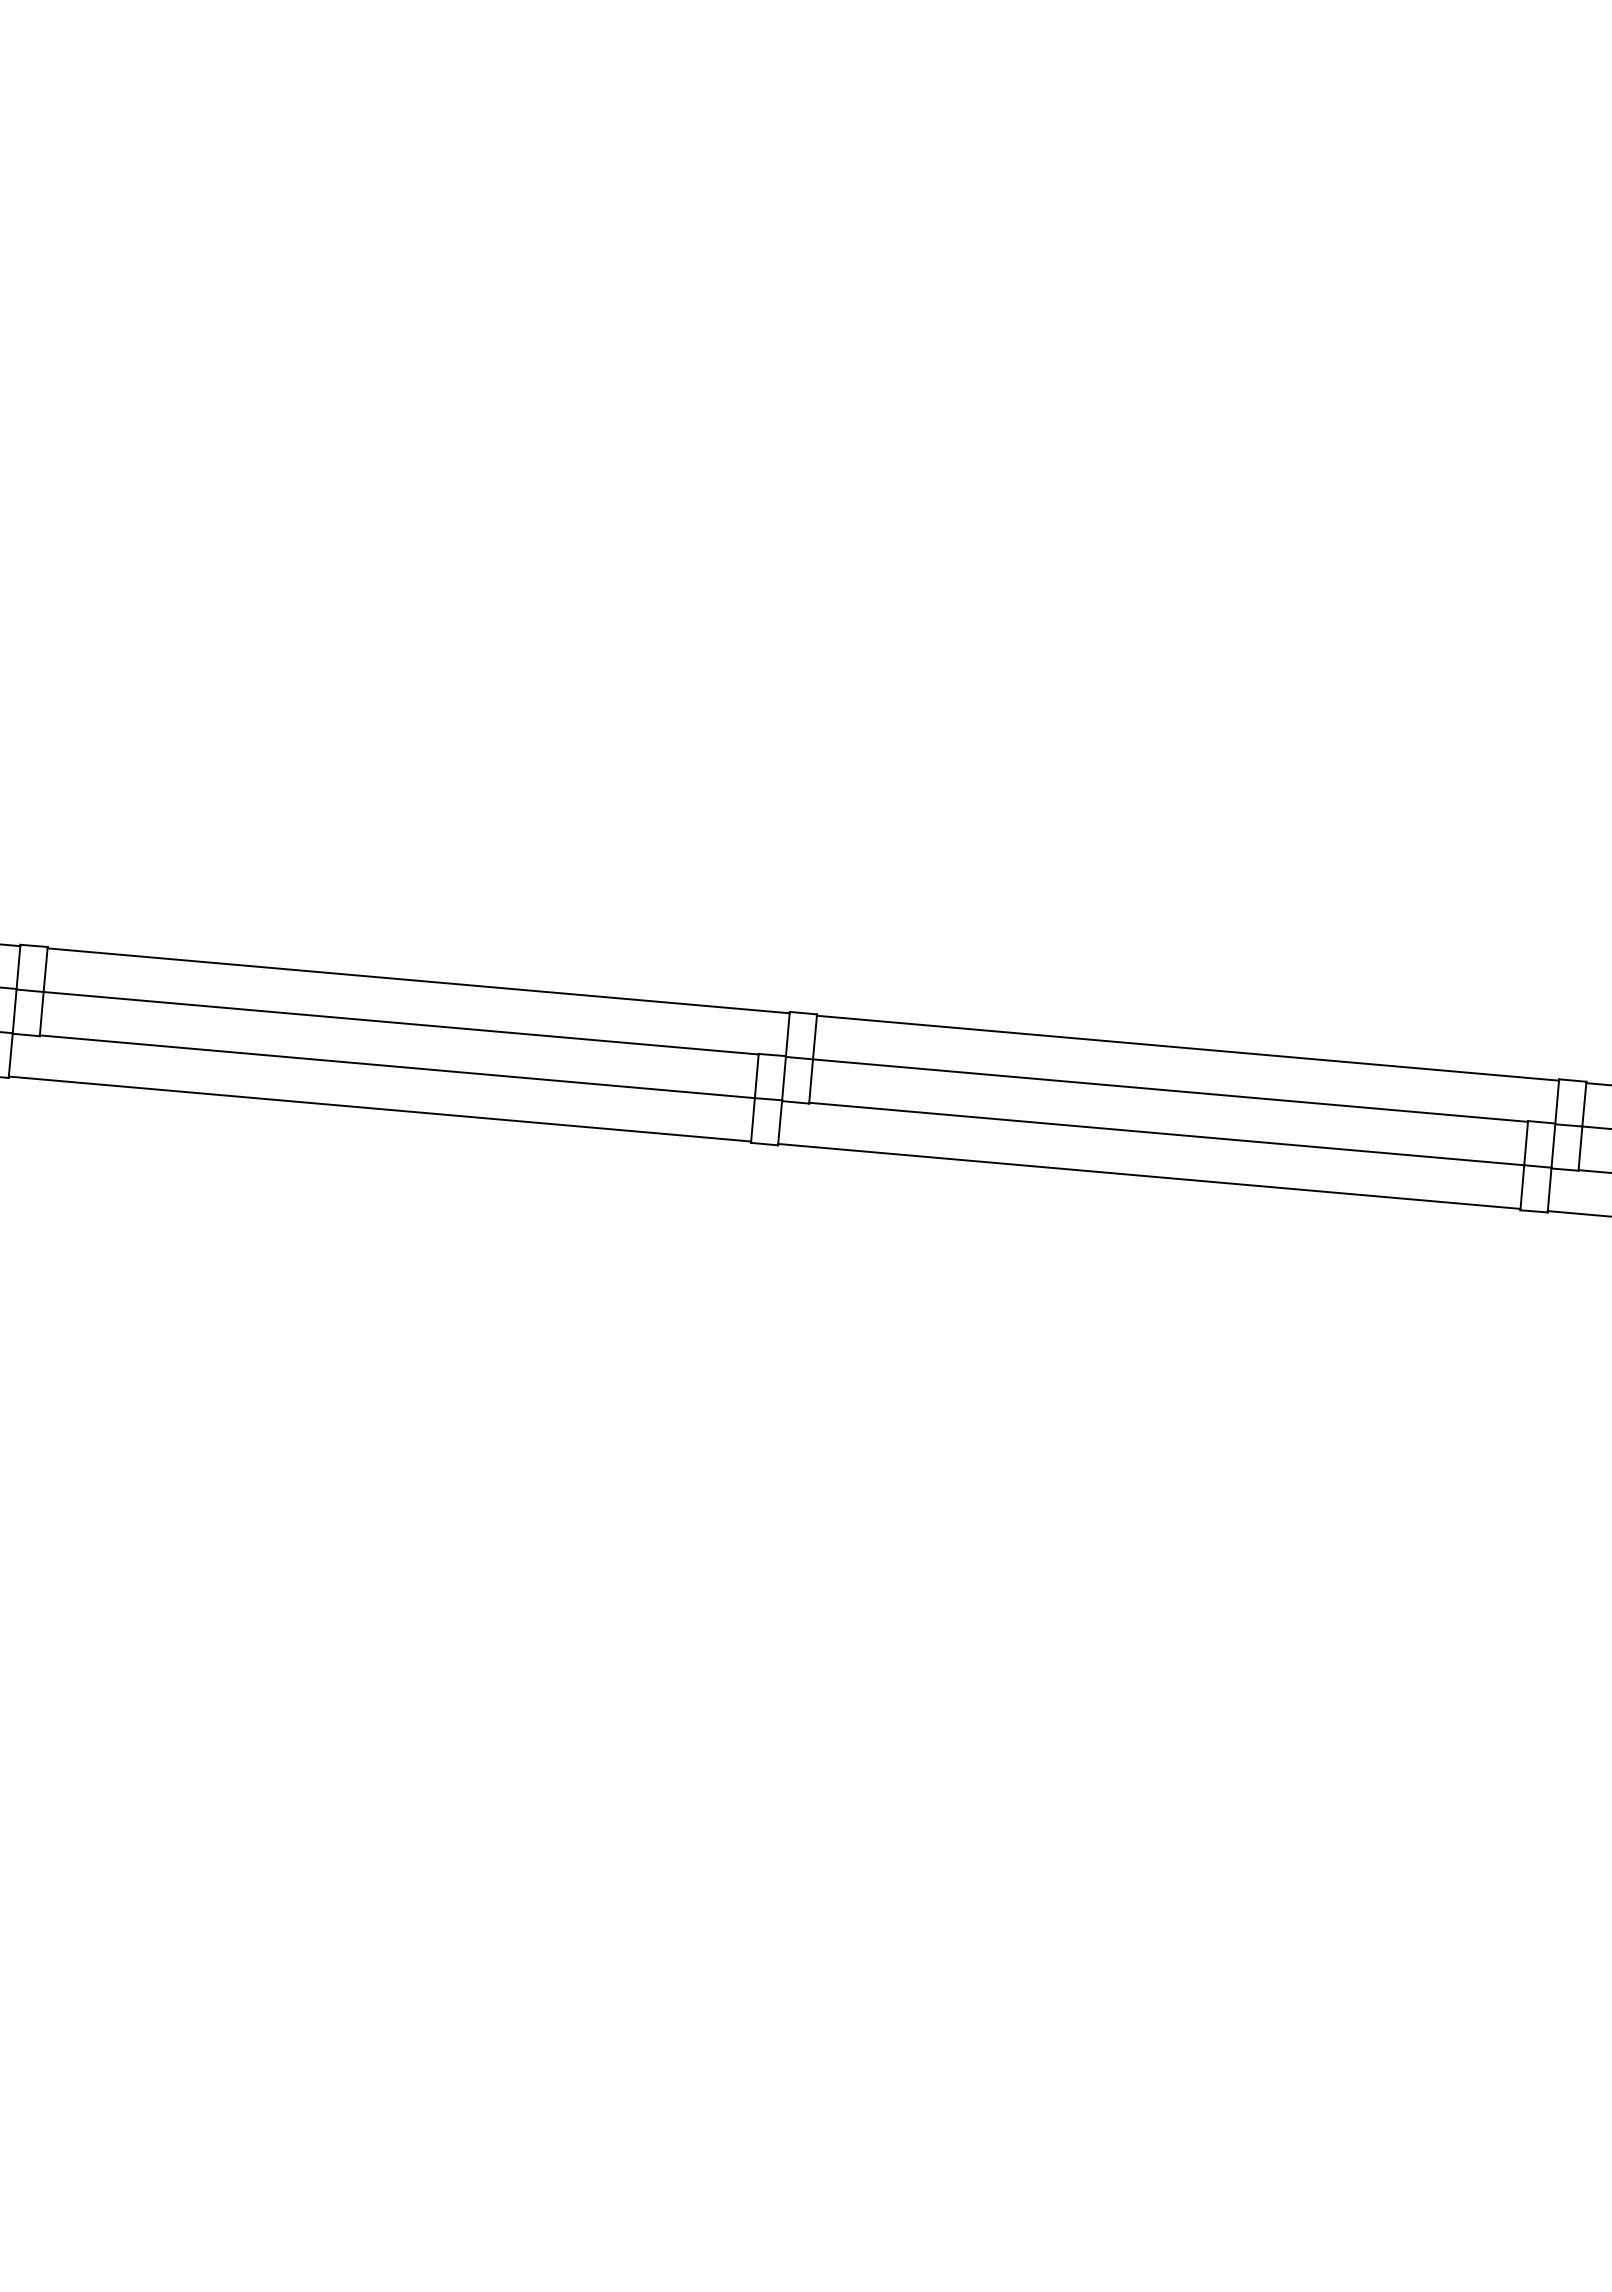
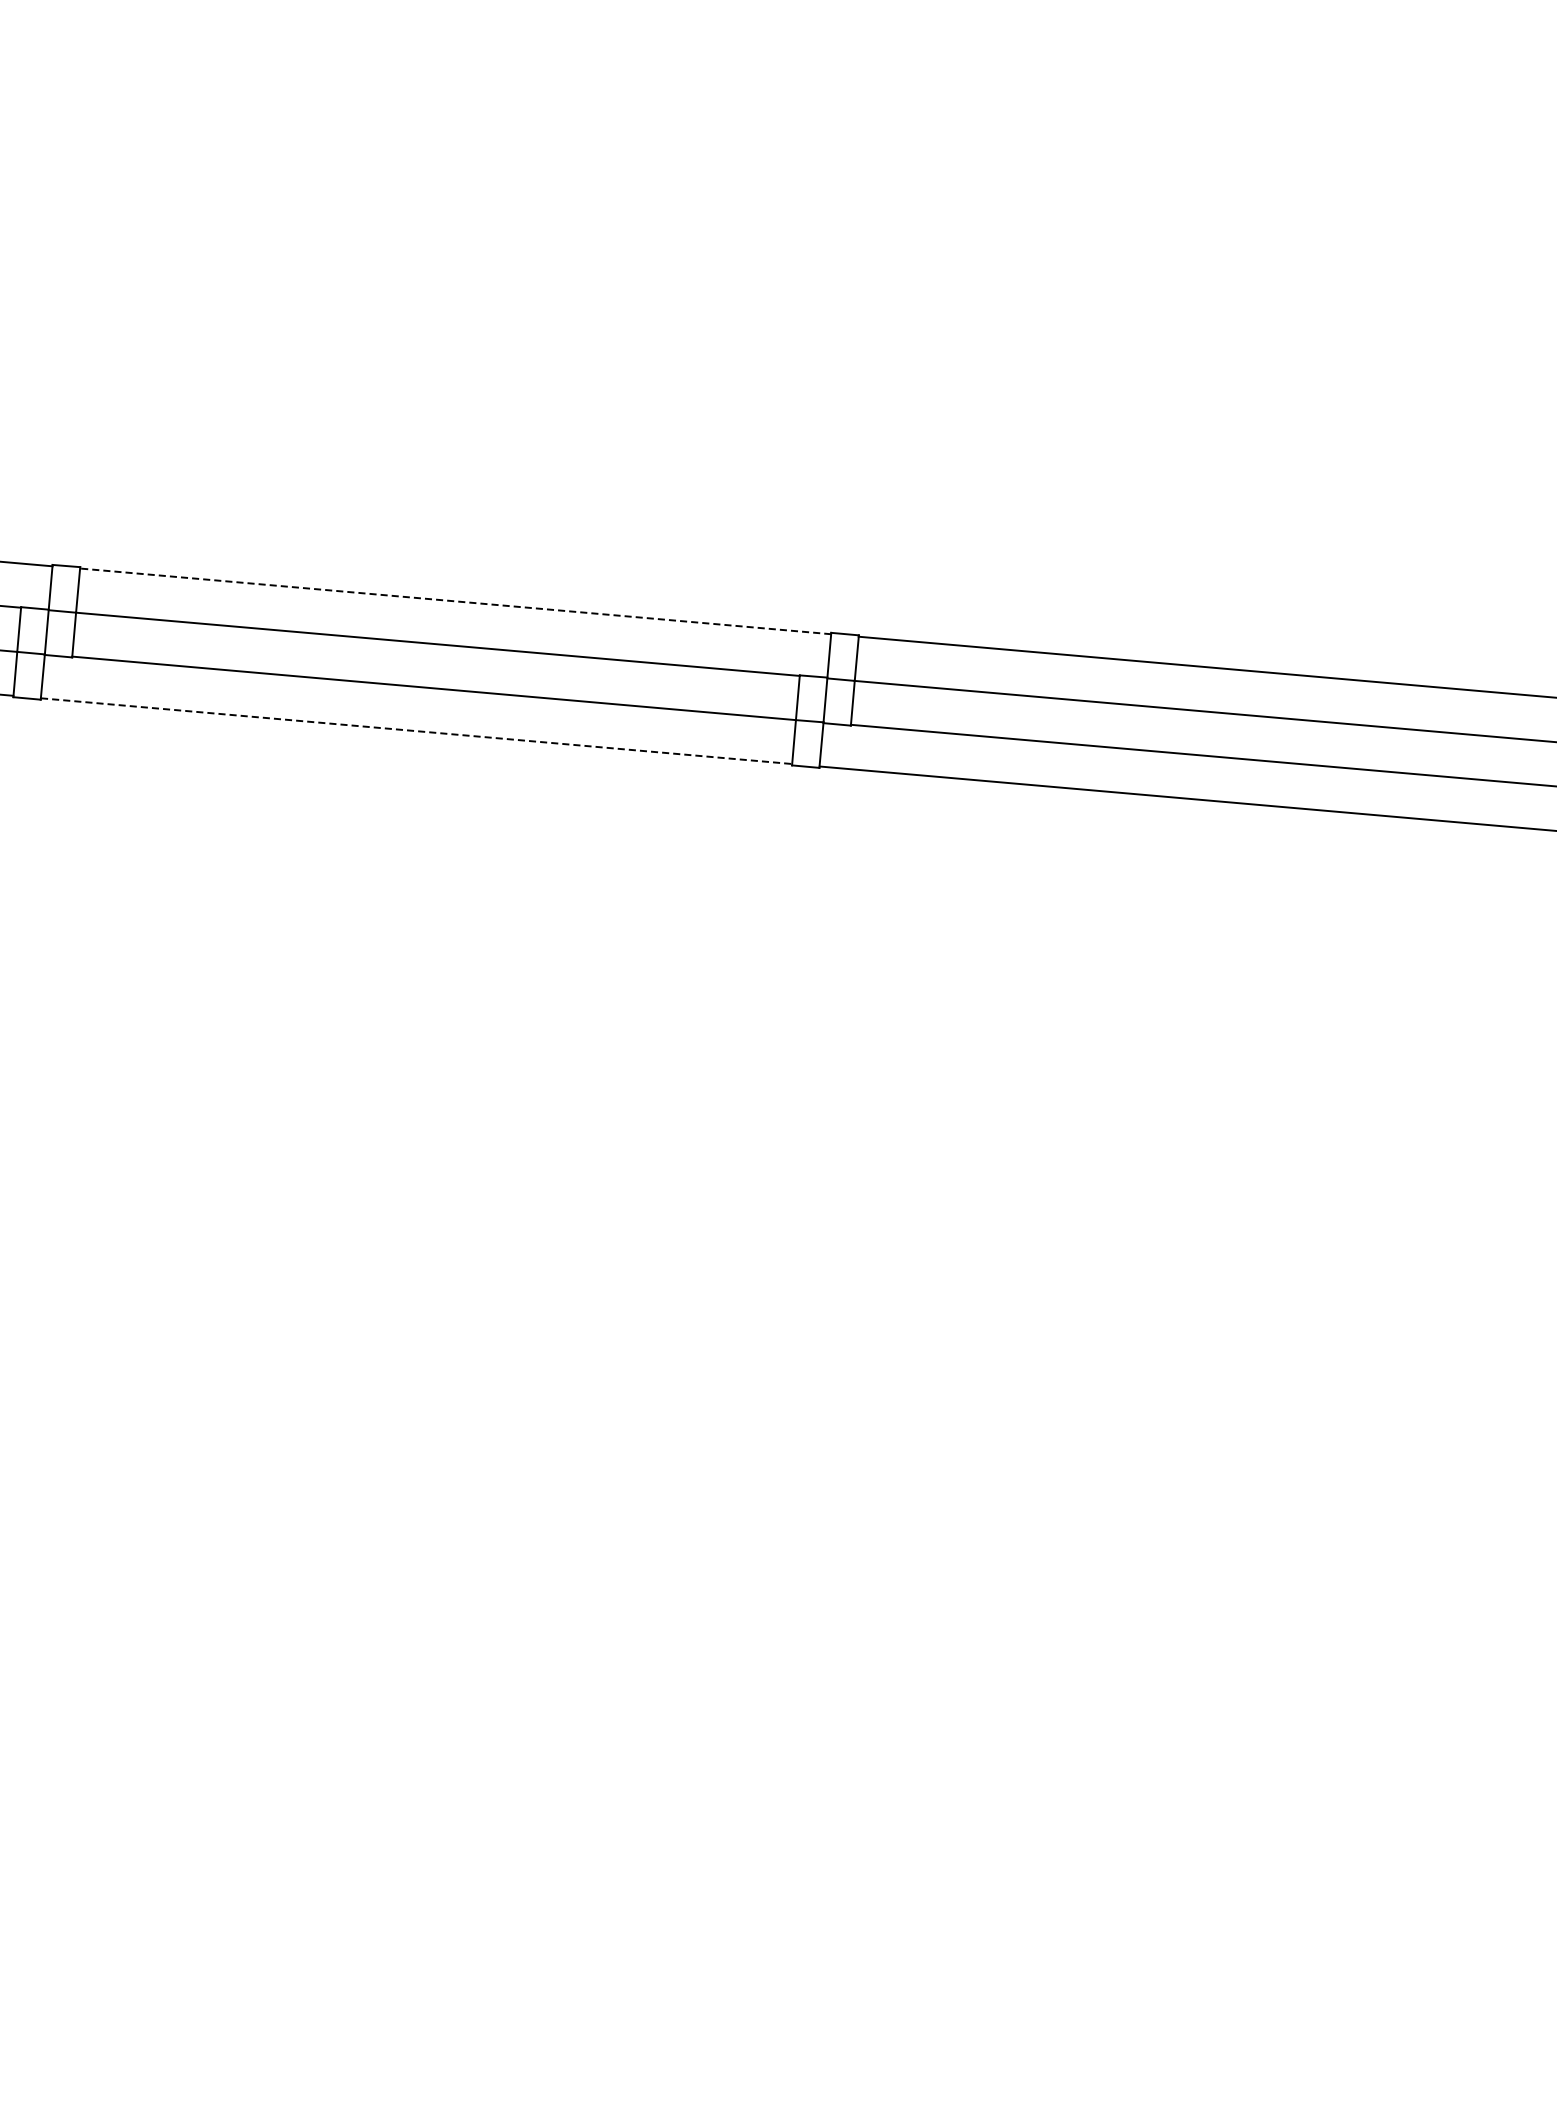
line: (418, 980) -> (455, 601), solid -> dashed
line: (380, 1109) -> (417, 731), solid -> dashed

